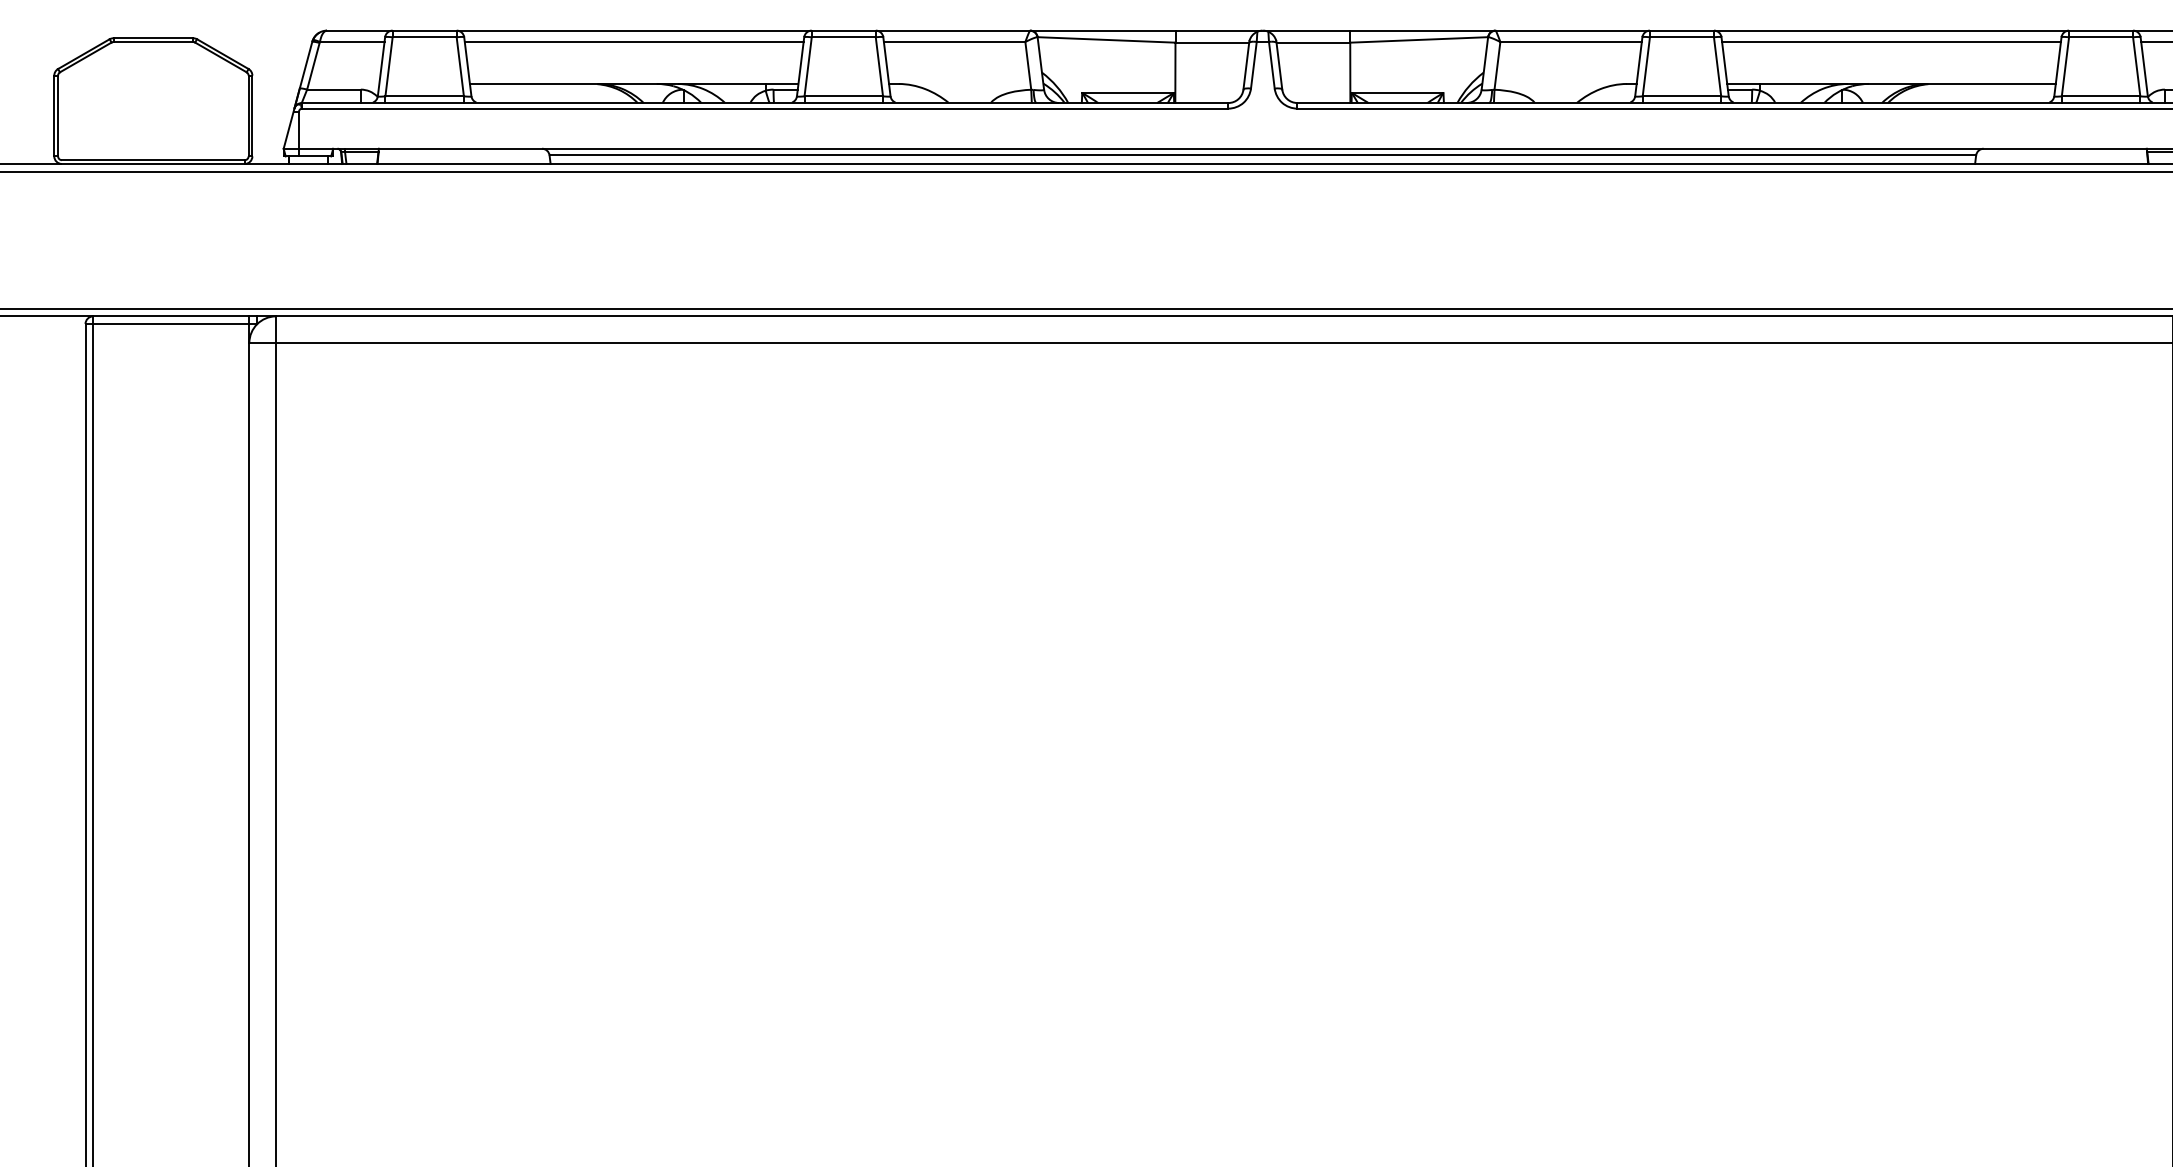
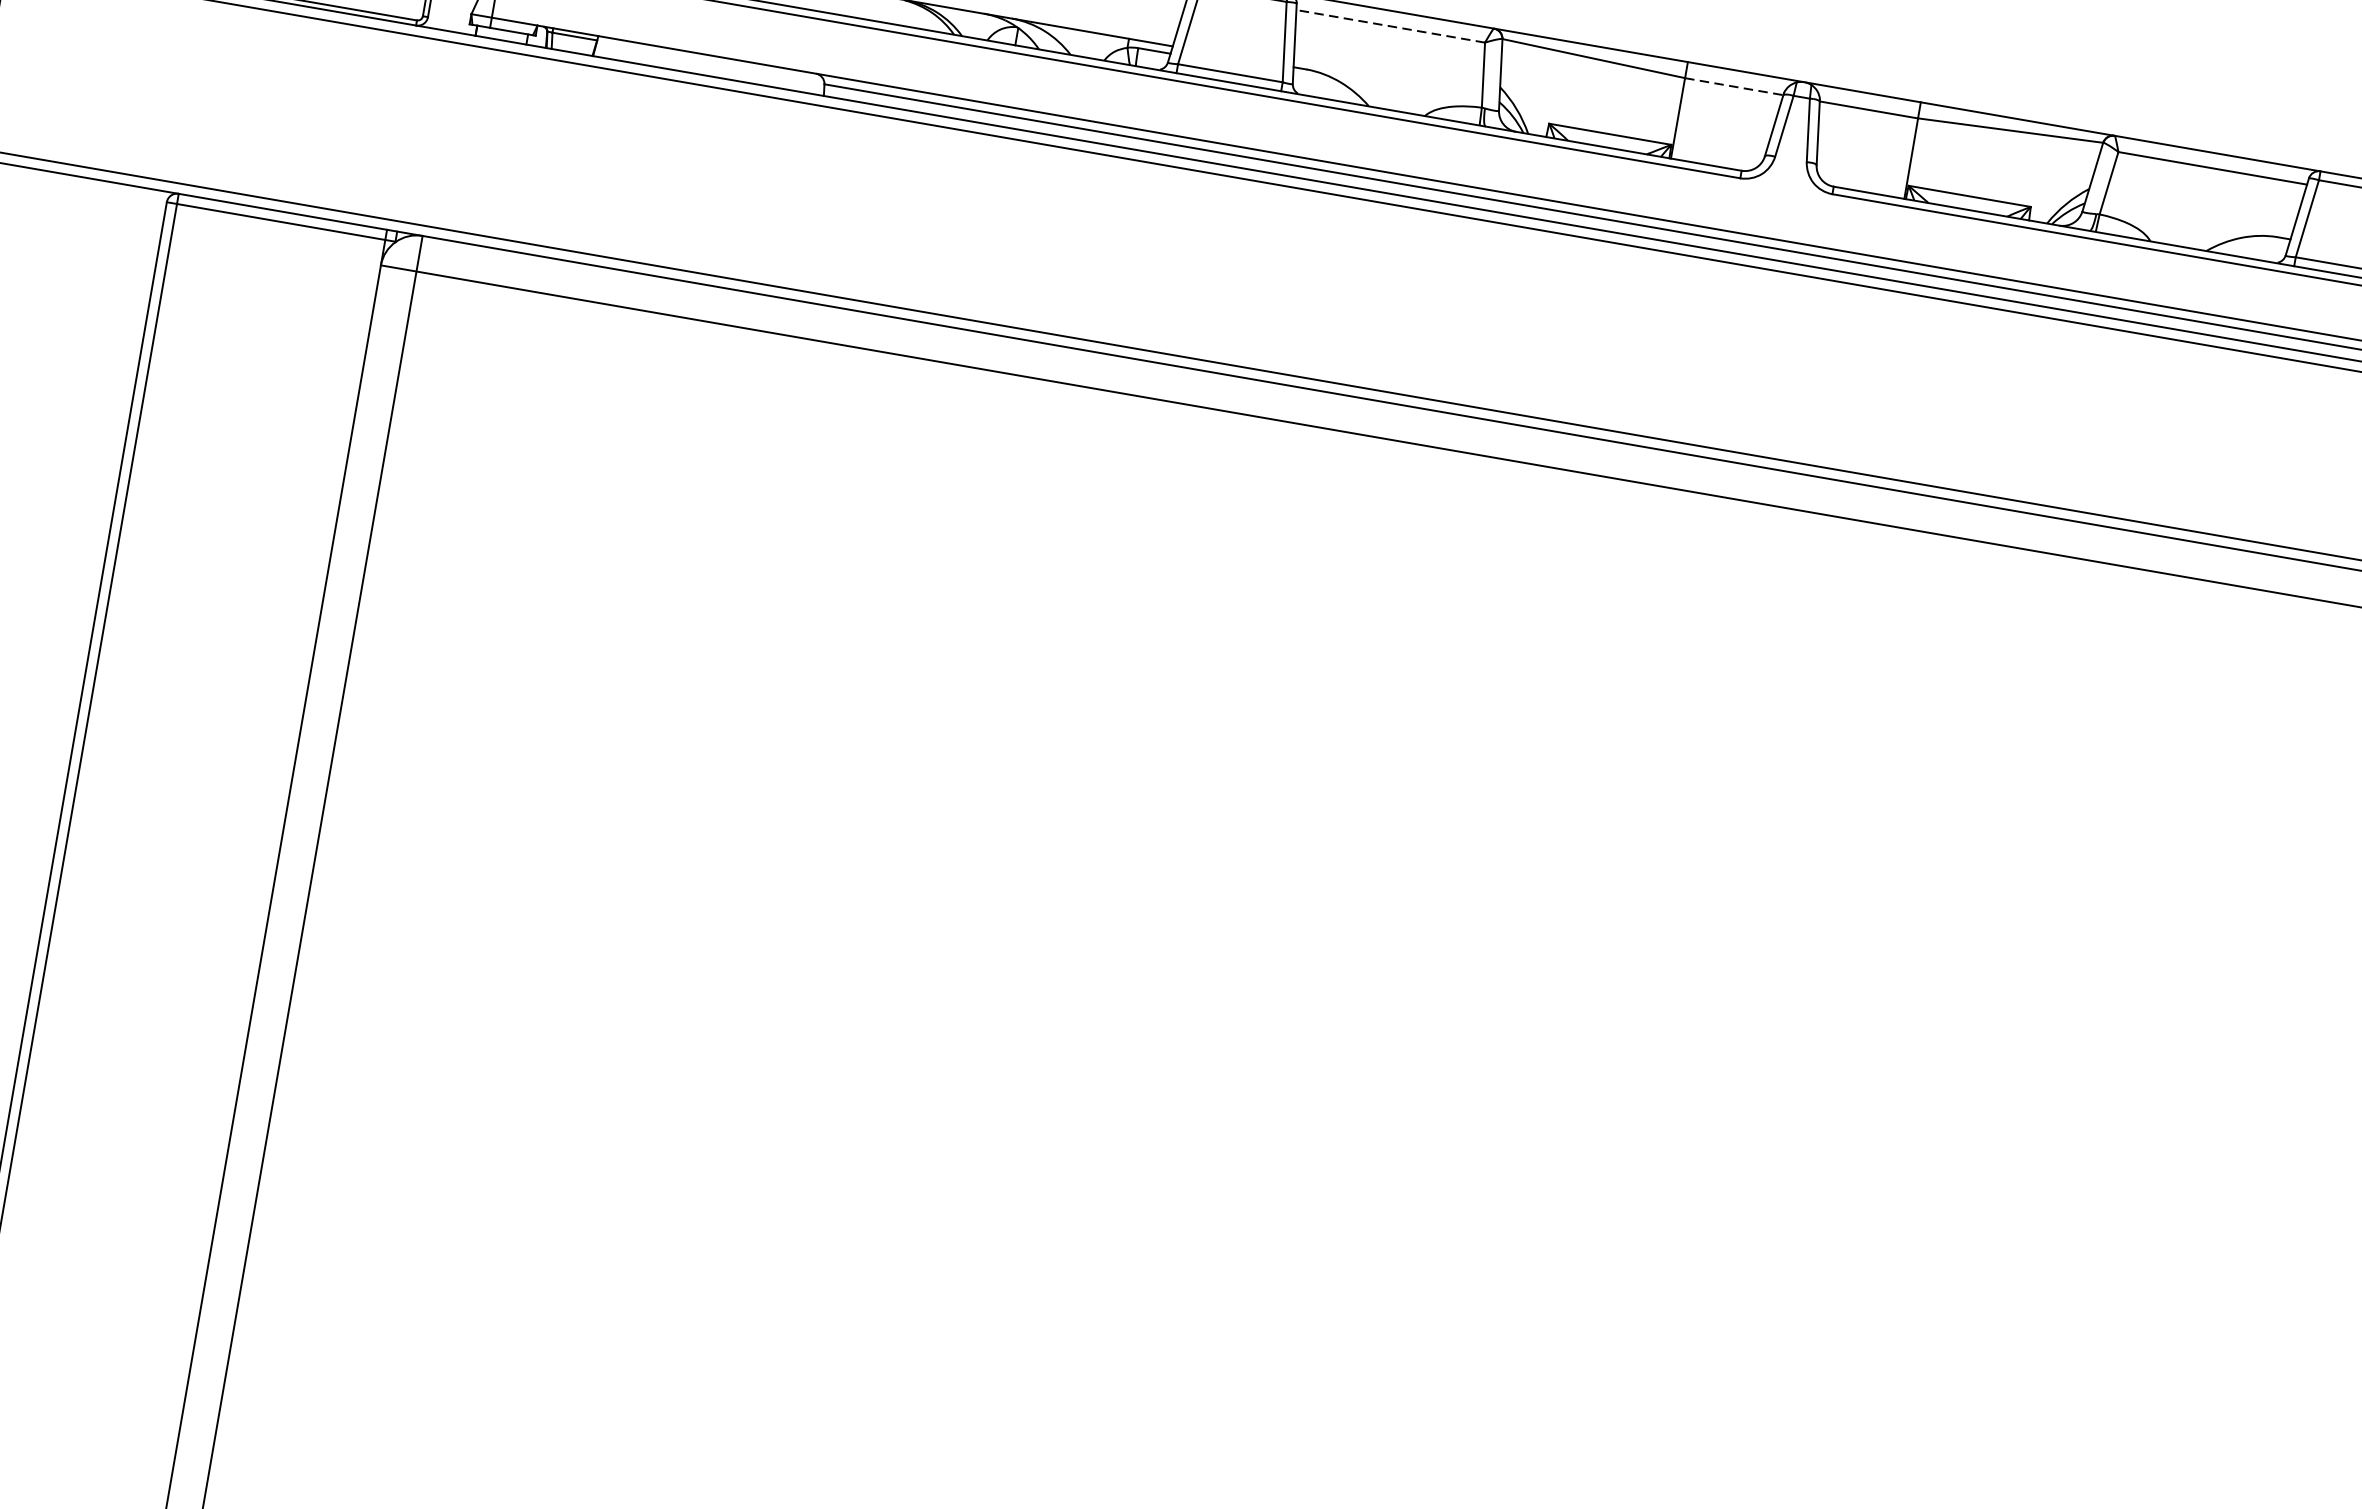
line: (954, 41) -> (1390, 25), solid -> dashed
line: (1212, 42) -> (1734, 86), solid -> dashed

